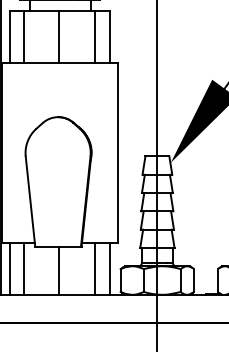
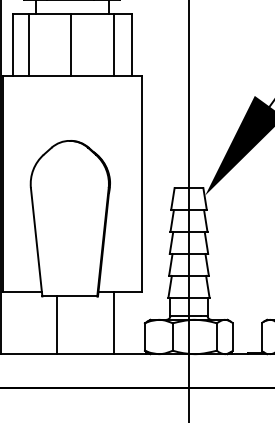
line: (10, 268) -> (12, 322), removed
line: (24, 268) -> (29, 322), removed
line: (109, 268) -> (131, 322), removed
line: (59, 270) -> (57, 324), moved

